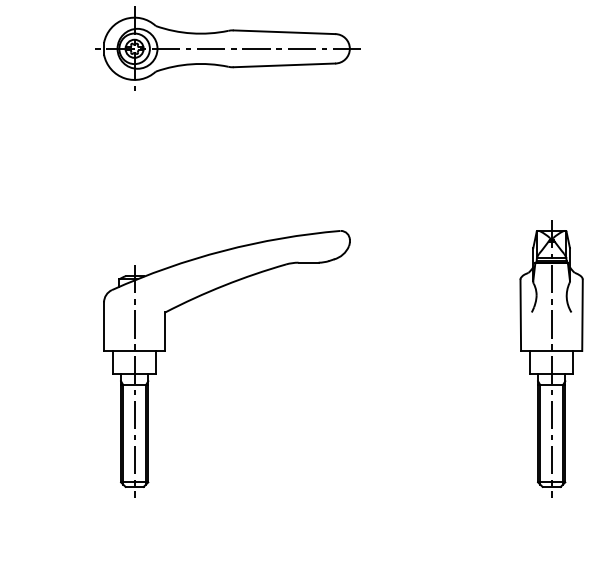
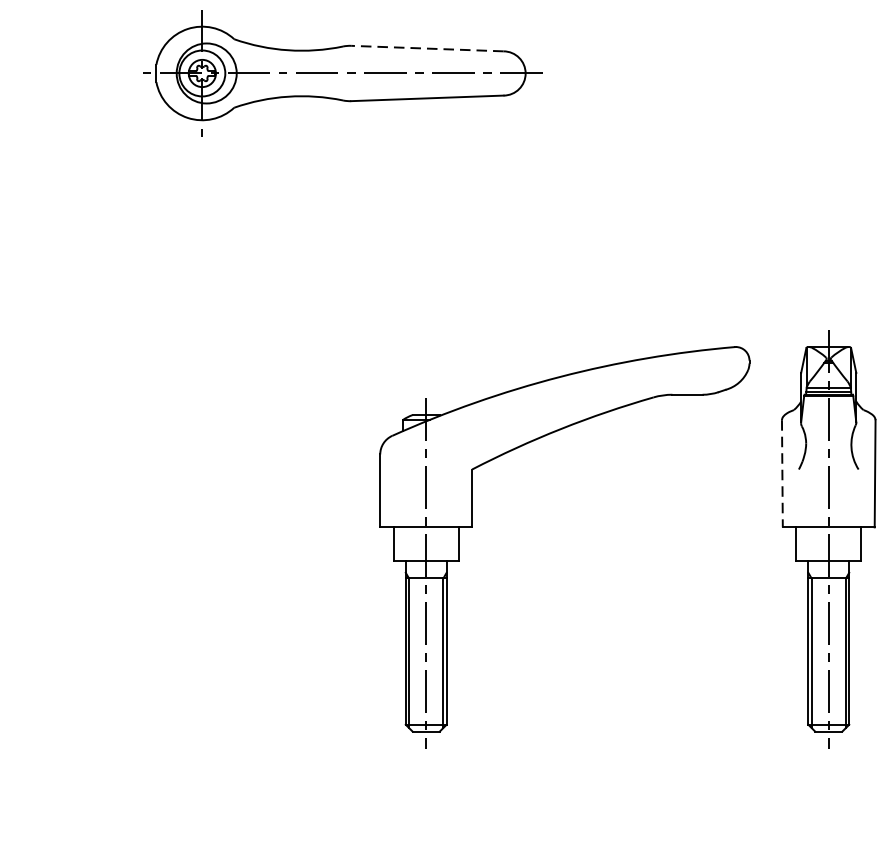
line: (284, 32) -> (427, 48), solid -> dashed
line: (520, 315) -> (781, 474), solid -> dashed
part: (165, 351) -> (472, 528), moved

